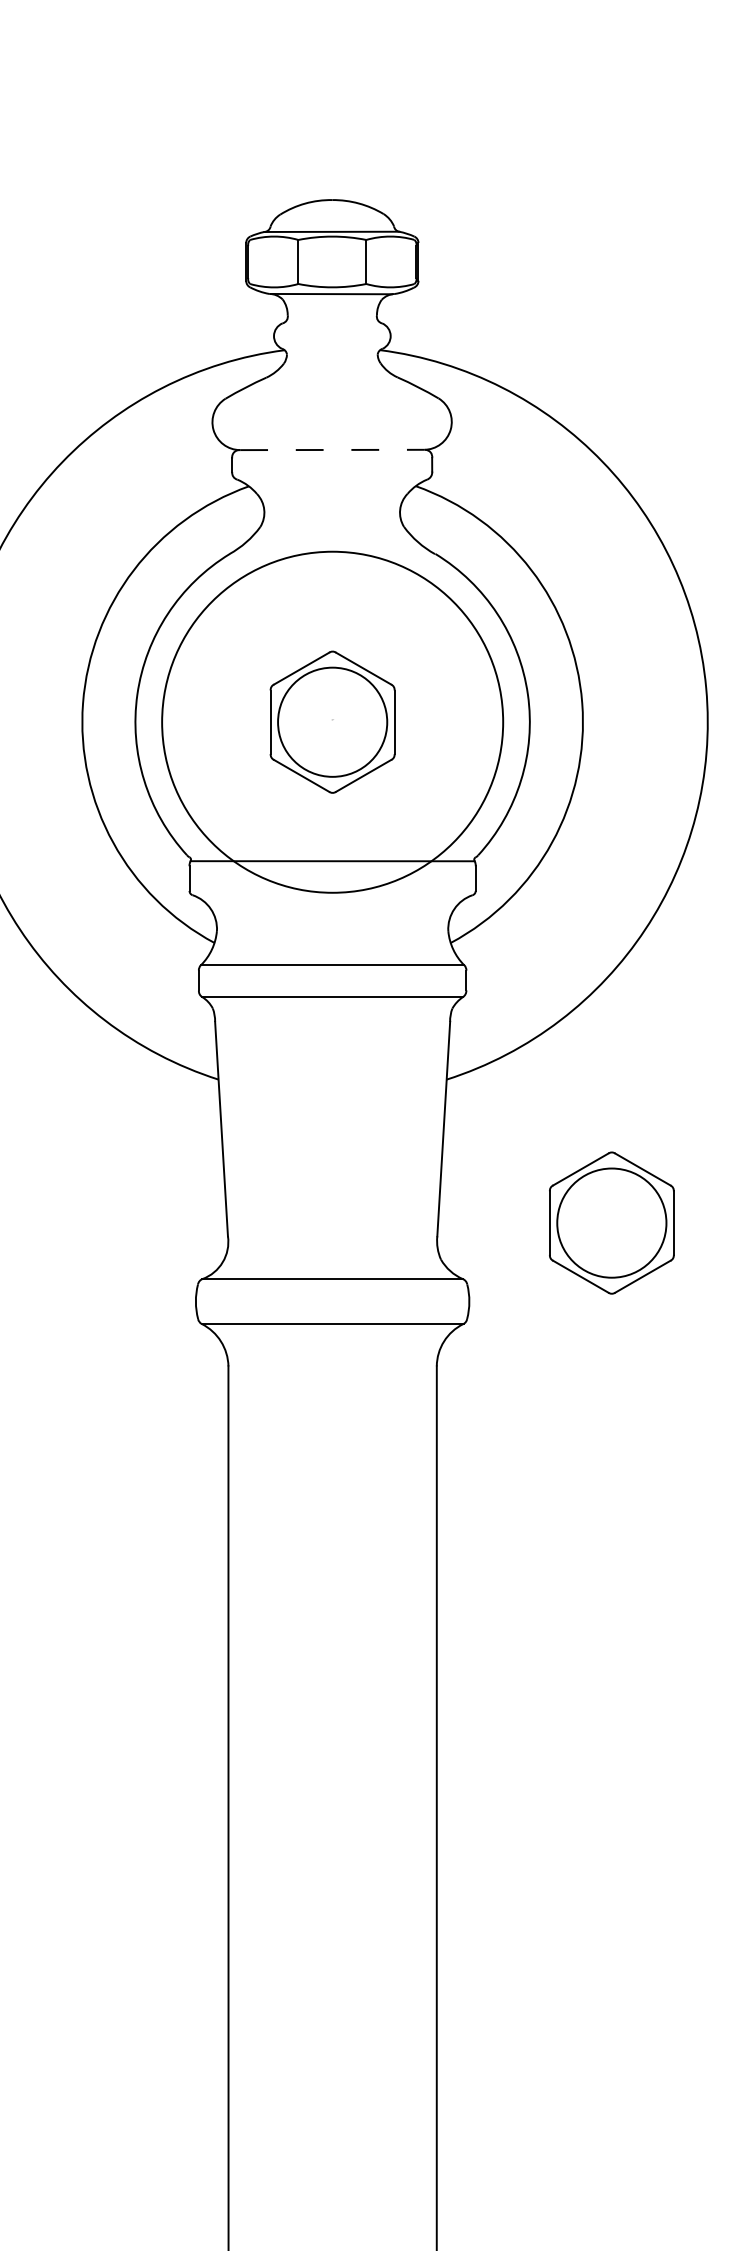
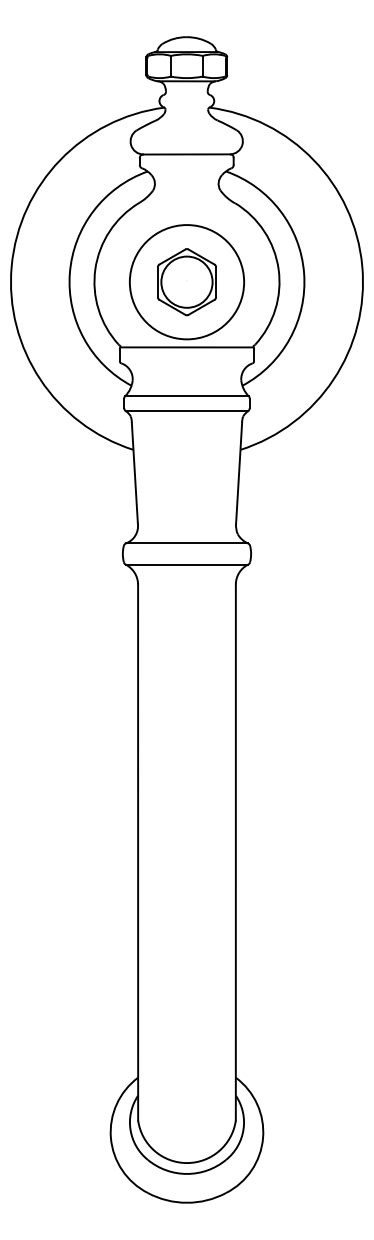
line: (333, 450) -> (187, 154), dashed -> solid
circle: (331, 722) -> (186, 282), size x0.71
part: (610, 1223) -> (317, 517), removed

